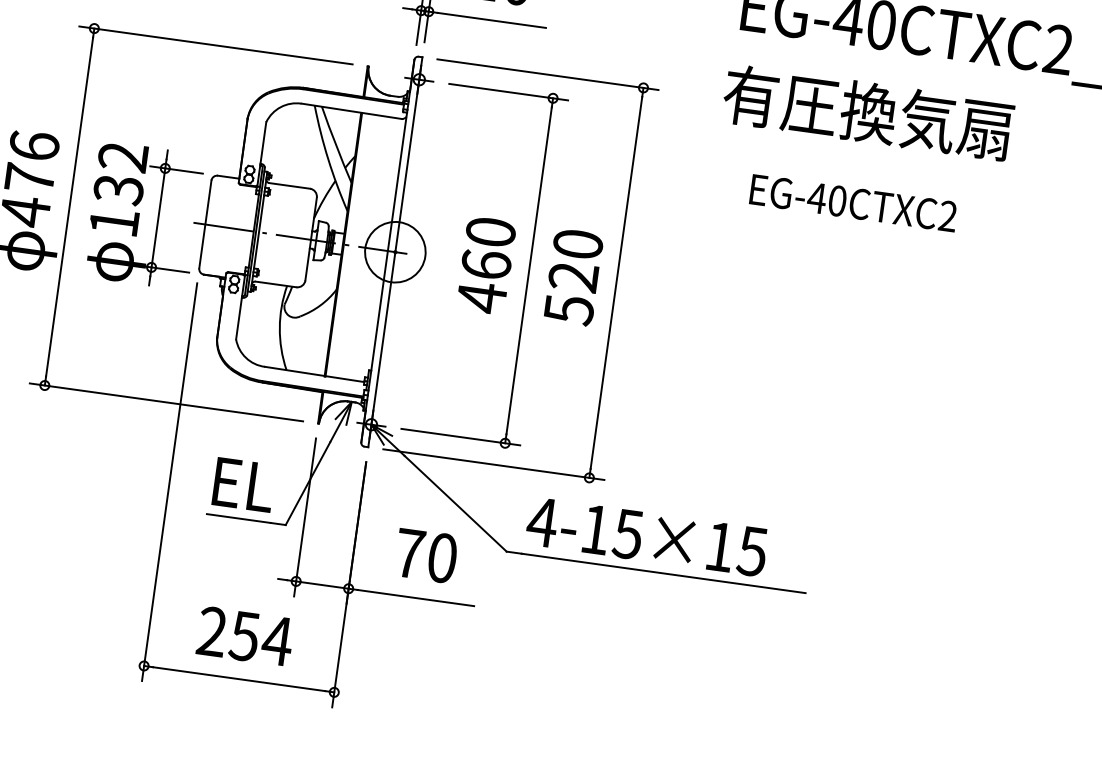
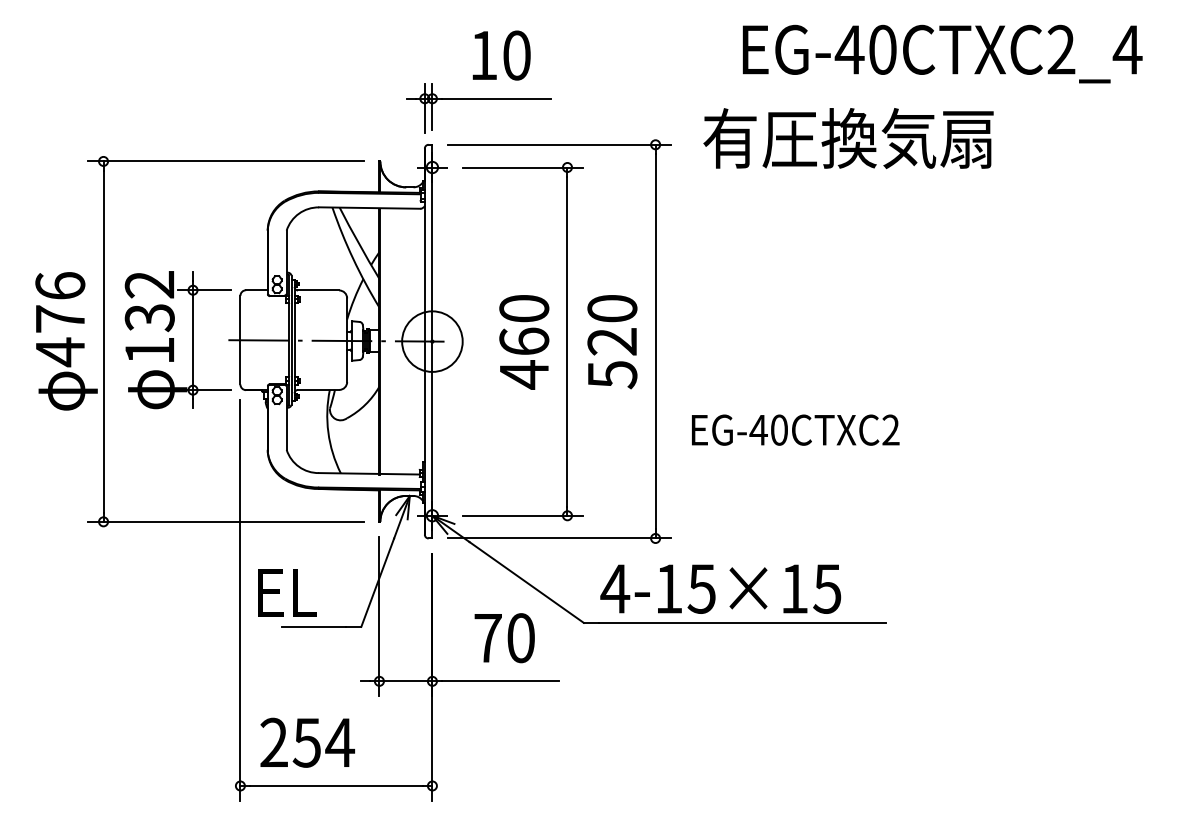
text: (868, 112) -> (848, 138), moved
text: (853, 202) -> (795, 429), moved
text: (244, 484) -> (287, 592), moved
text: (245, 636) -> (307, 742), moved

